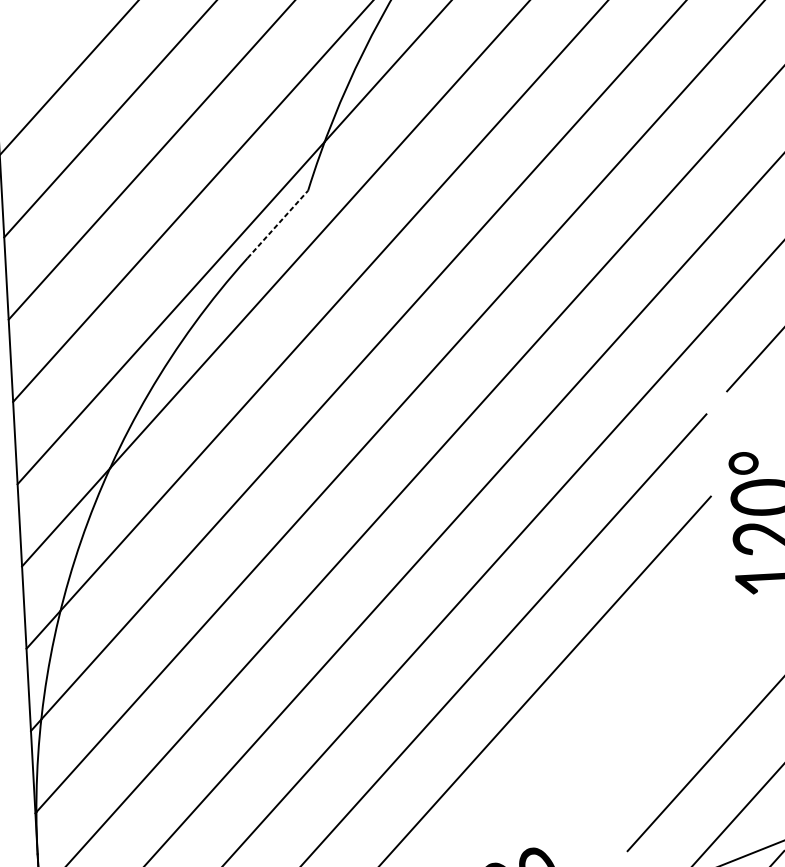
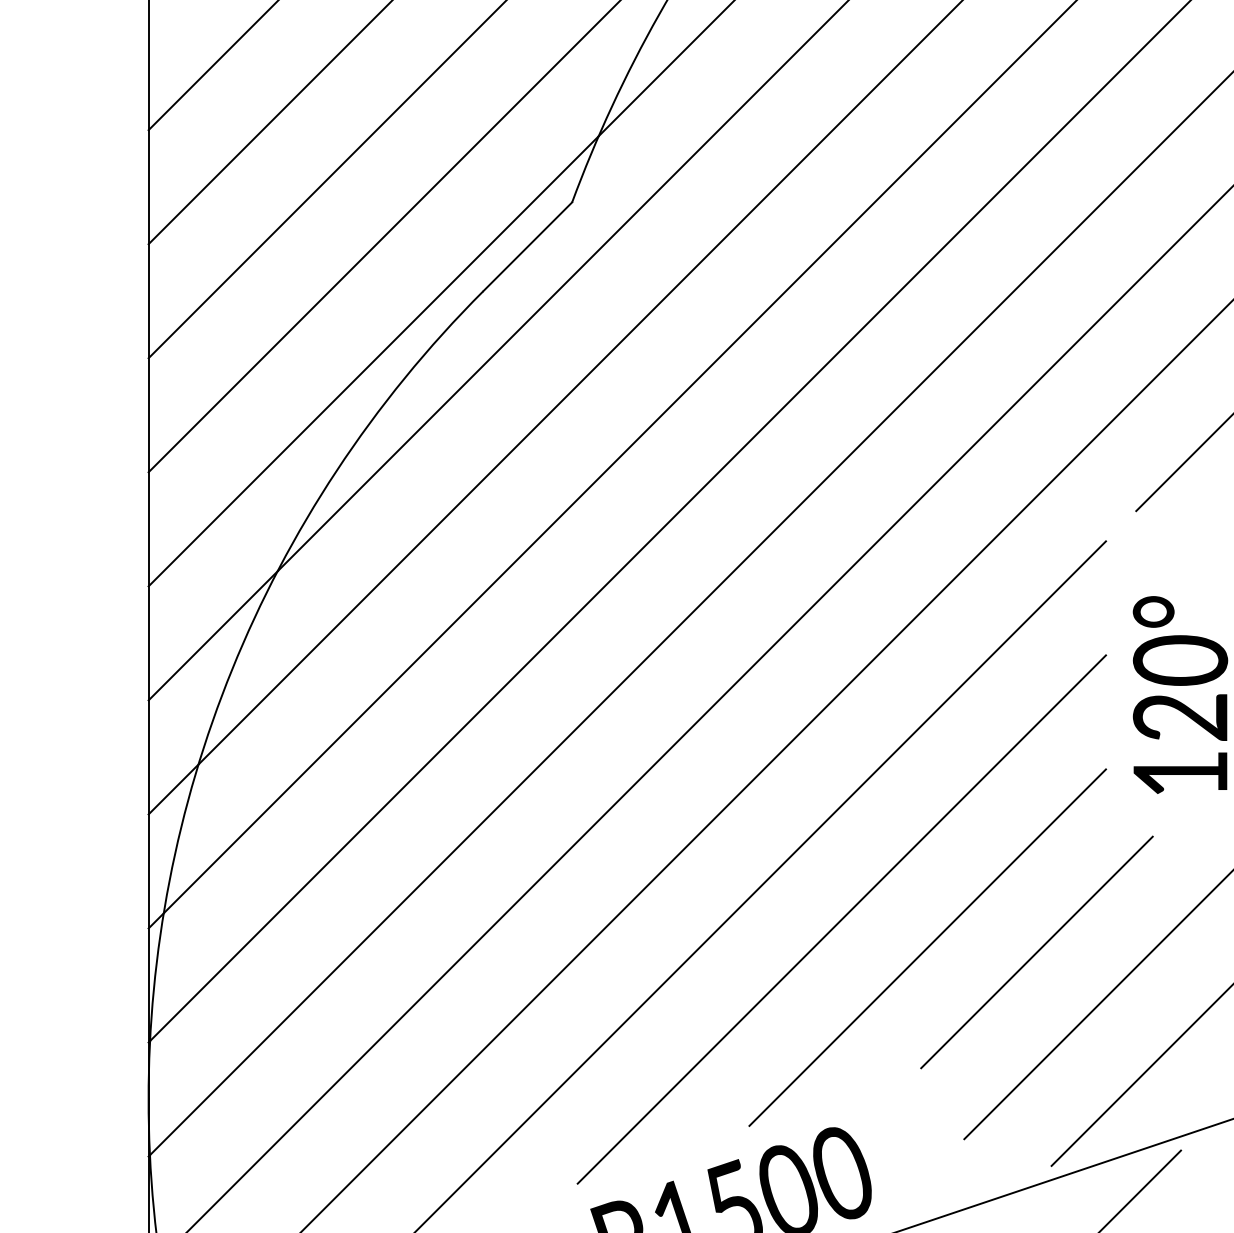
line: (277, 224) -> (527, 246), dashed -> solid
line: (672, 713) -> (1036, 952), added
line: (593, 714) -> (927, 947), added

